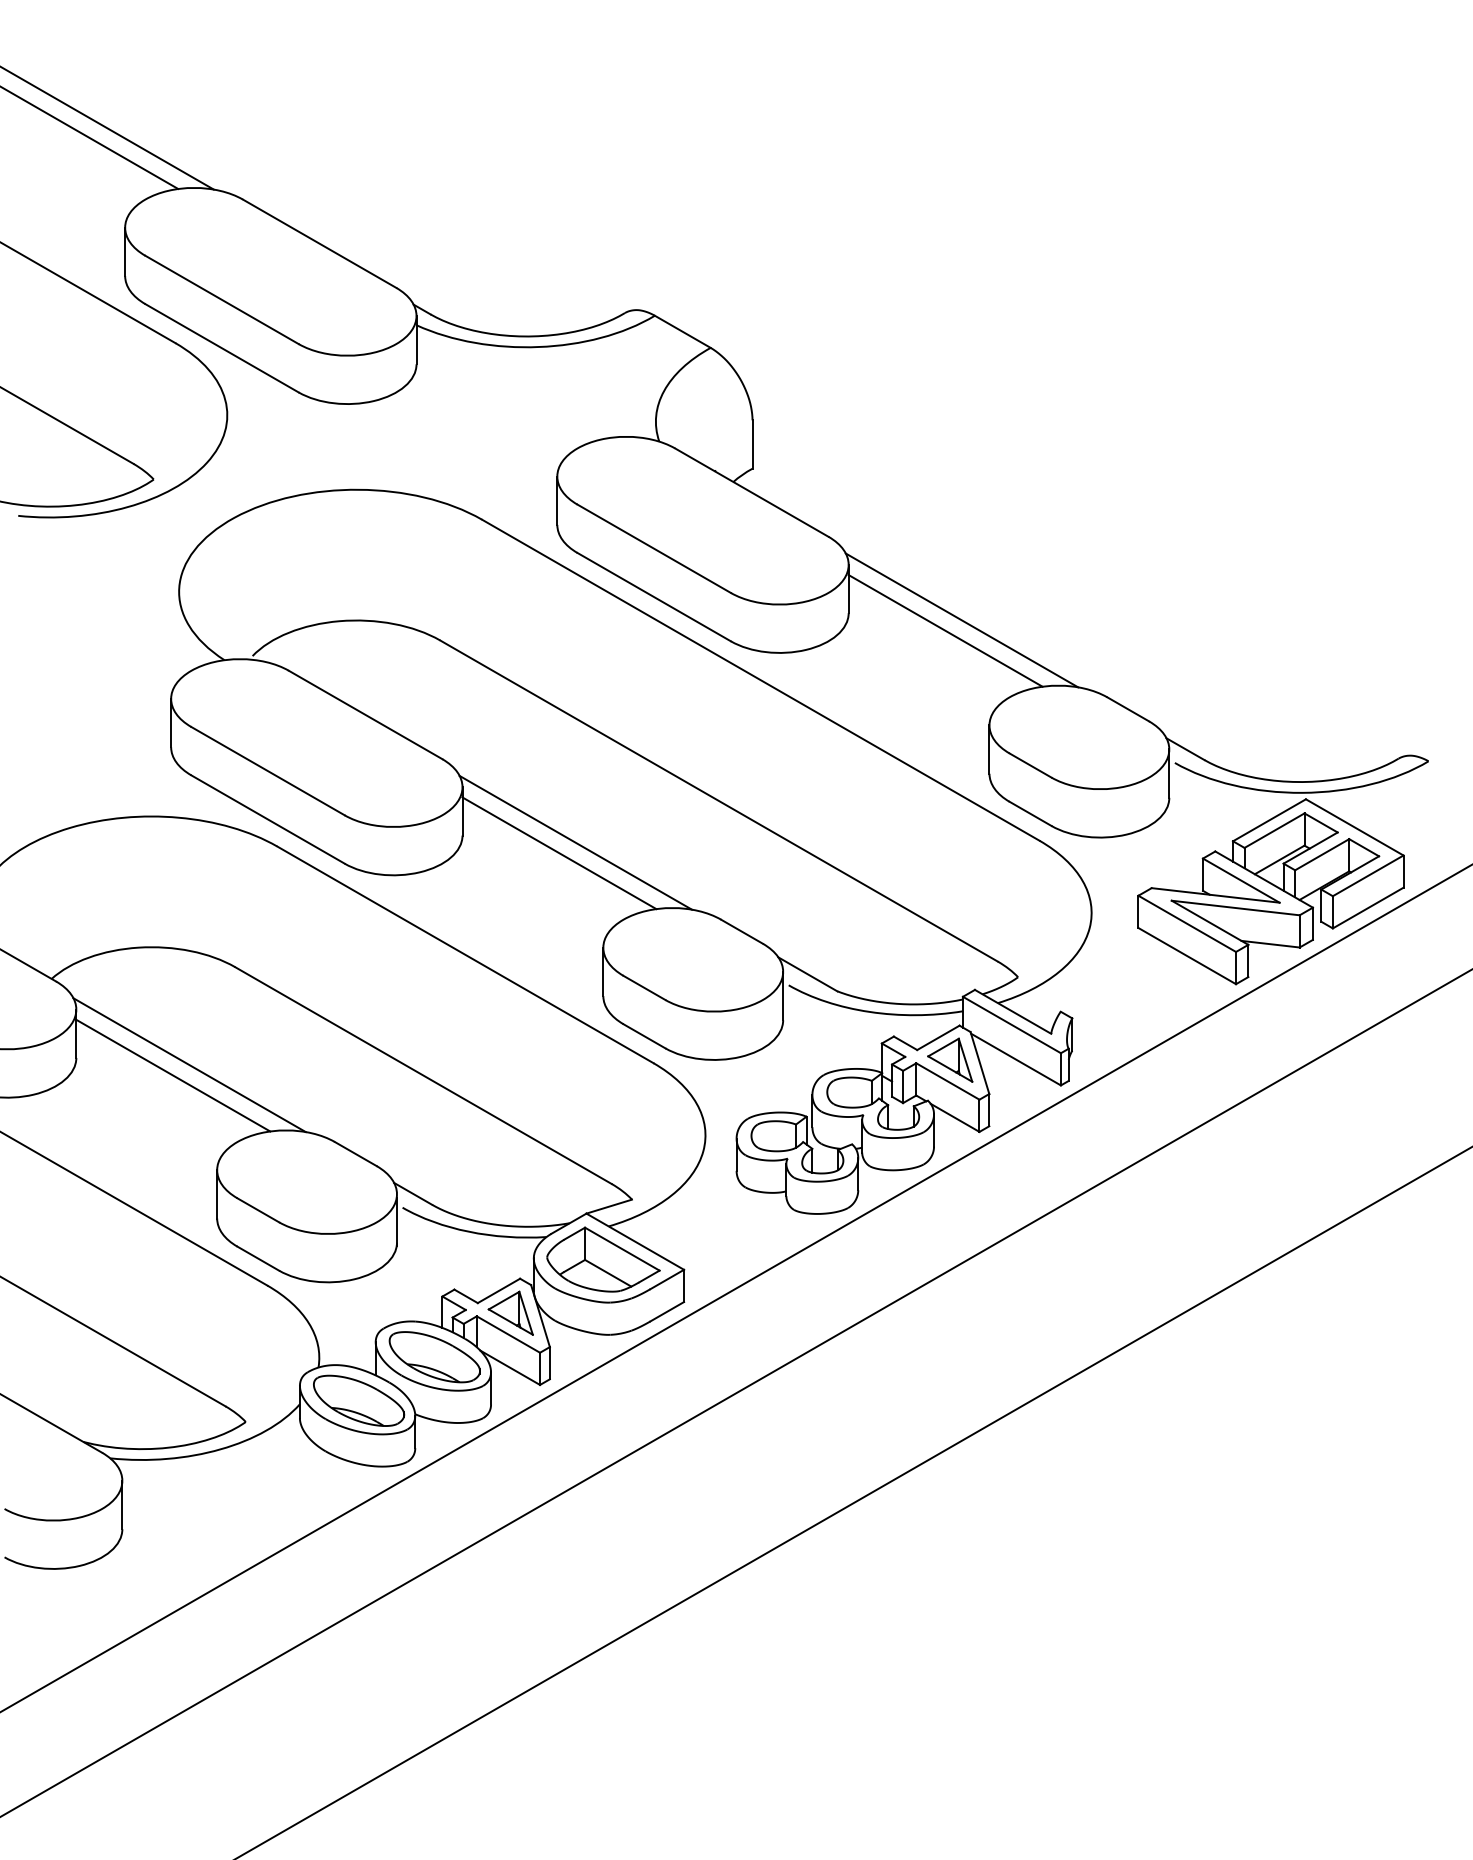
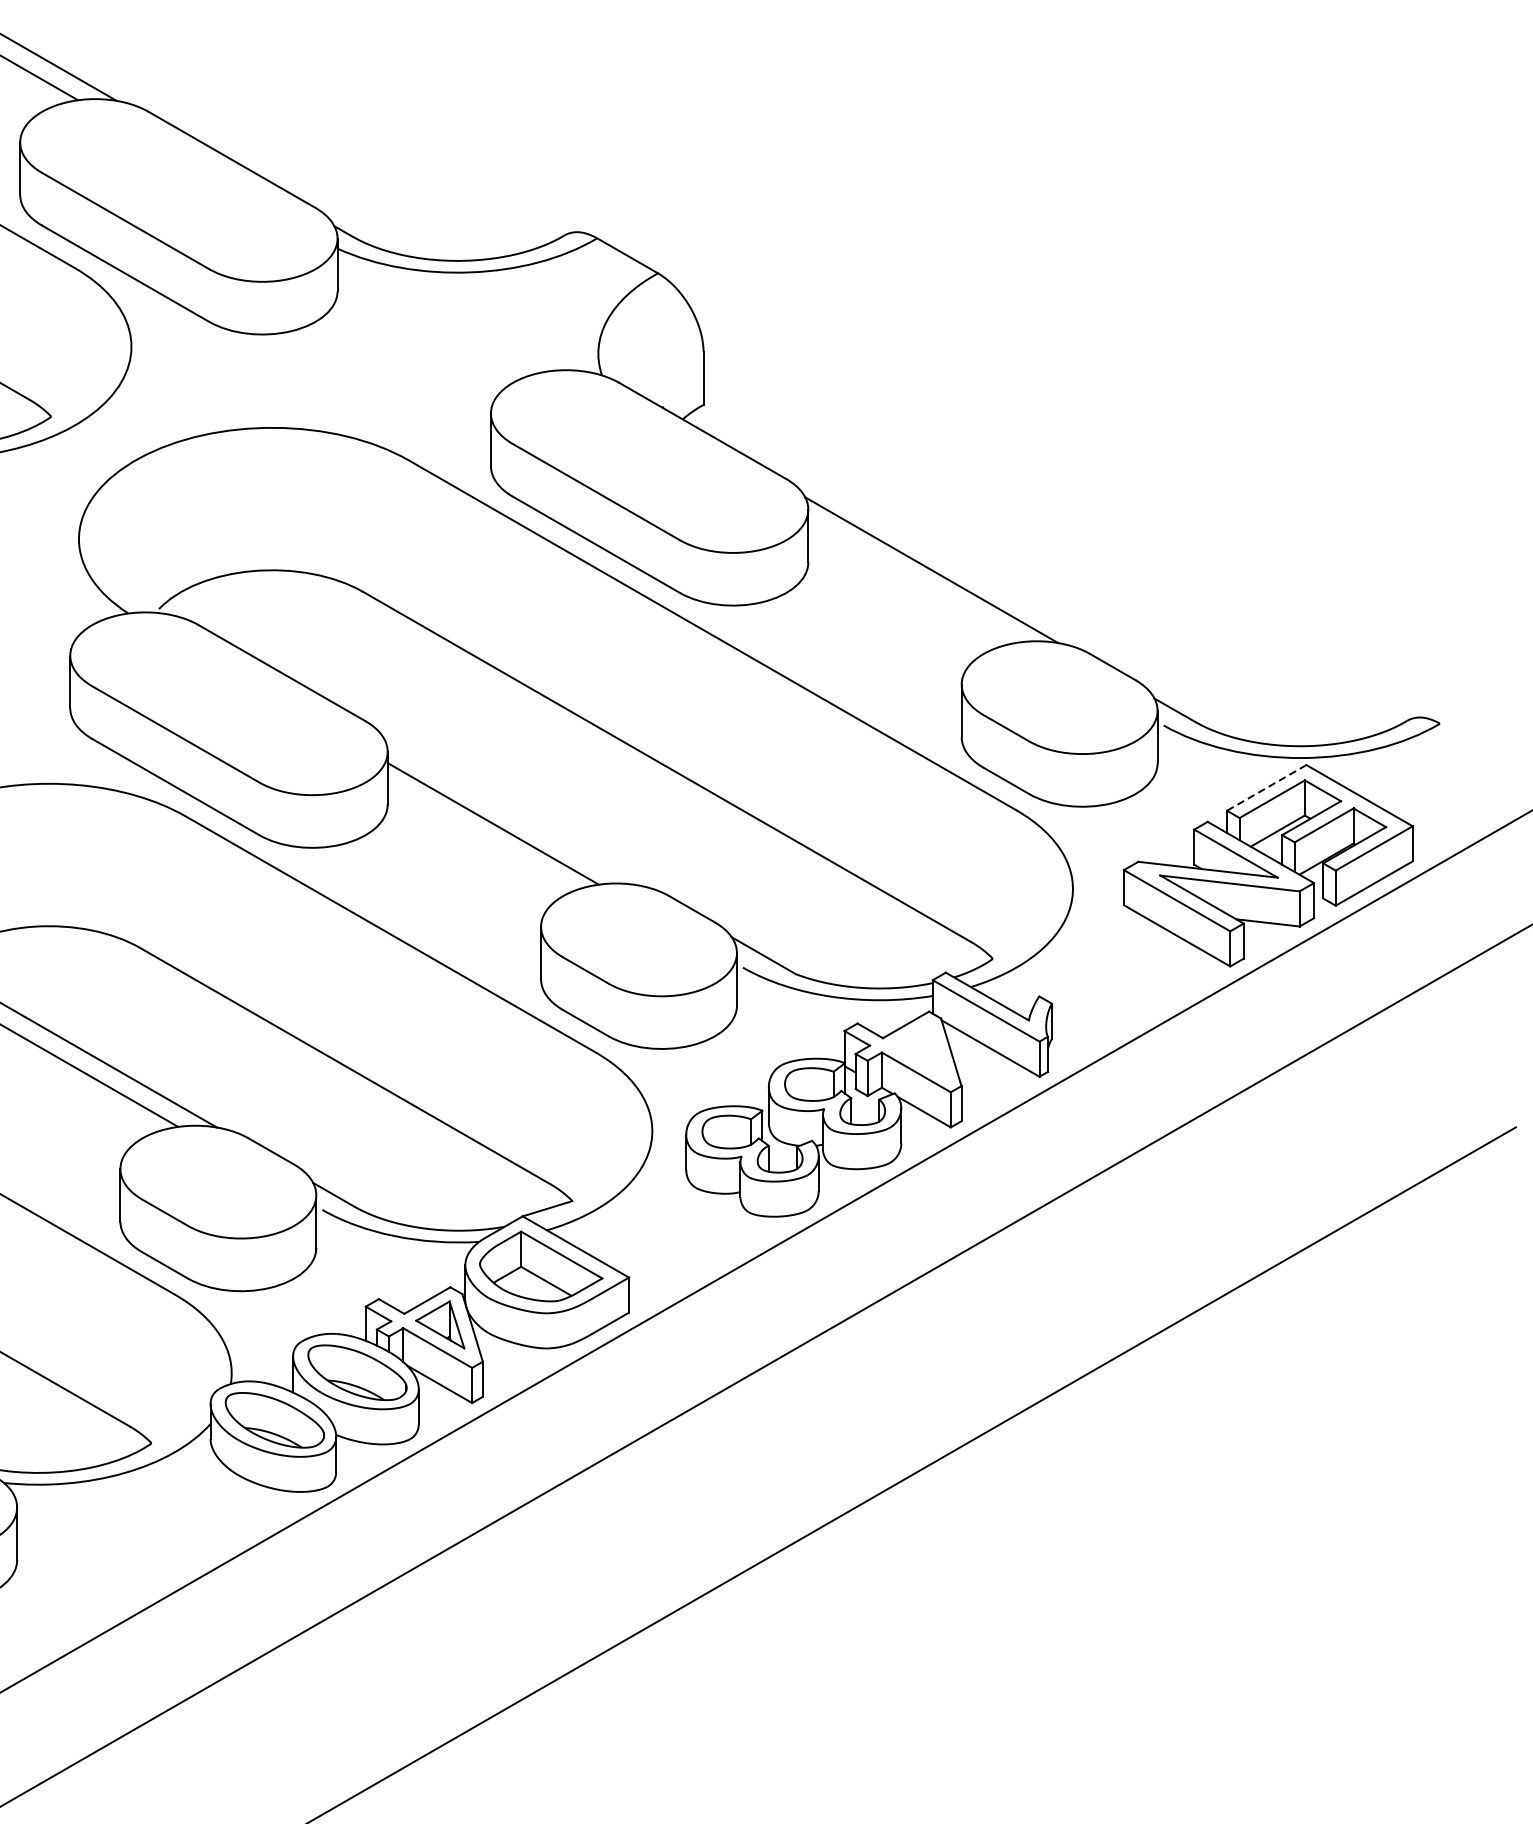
line: (945, 630) -> (913, 581), removed
line: (1269, 820) -> (1266, 788), solid -> dashed
line: (575, 842) -> (510, 812), removed
part: (950, 1059) -> (919, 1048), removed

